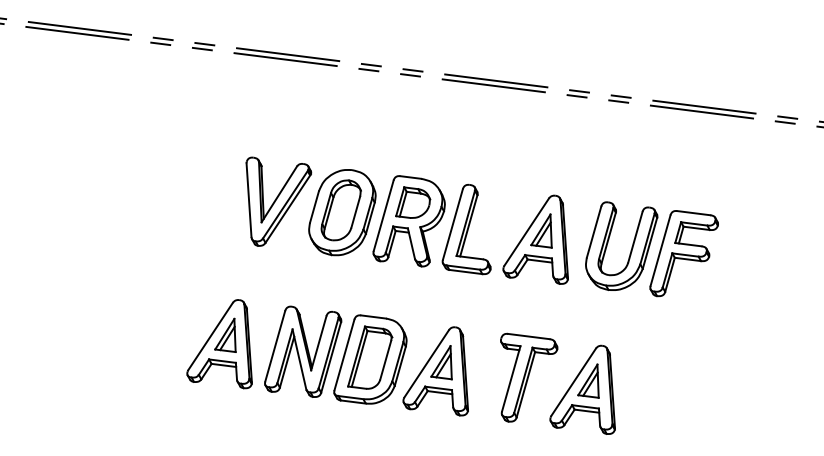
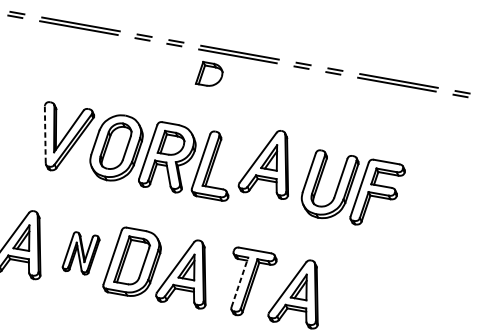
part: (458, 110) -> (209, 73), added
line: (249, 200) -> (45, 135), solid -> dashed
part: (535, 239) -> (264, 163), moved
part: (303, 351) -> (81, 253), size x0.6
line: (511, 378) -> (240, 282), solid -> dashed

